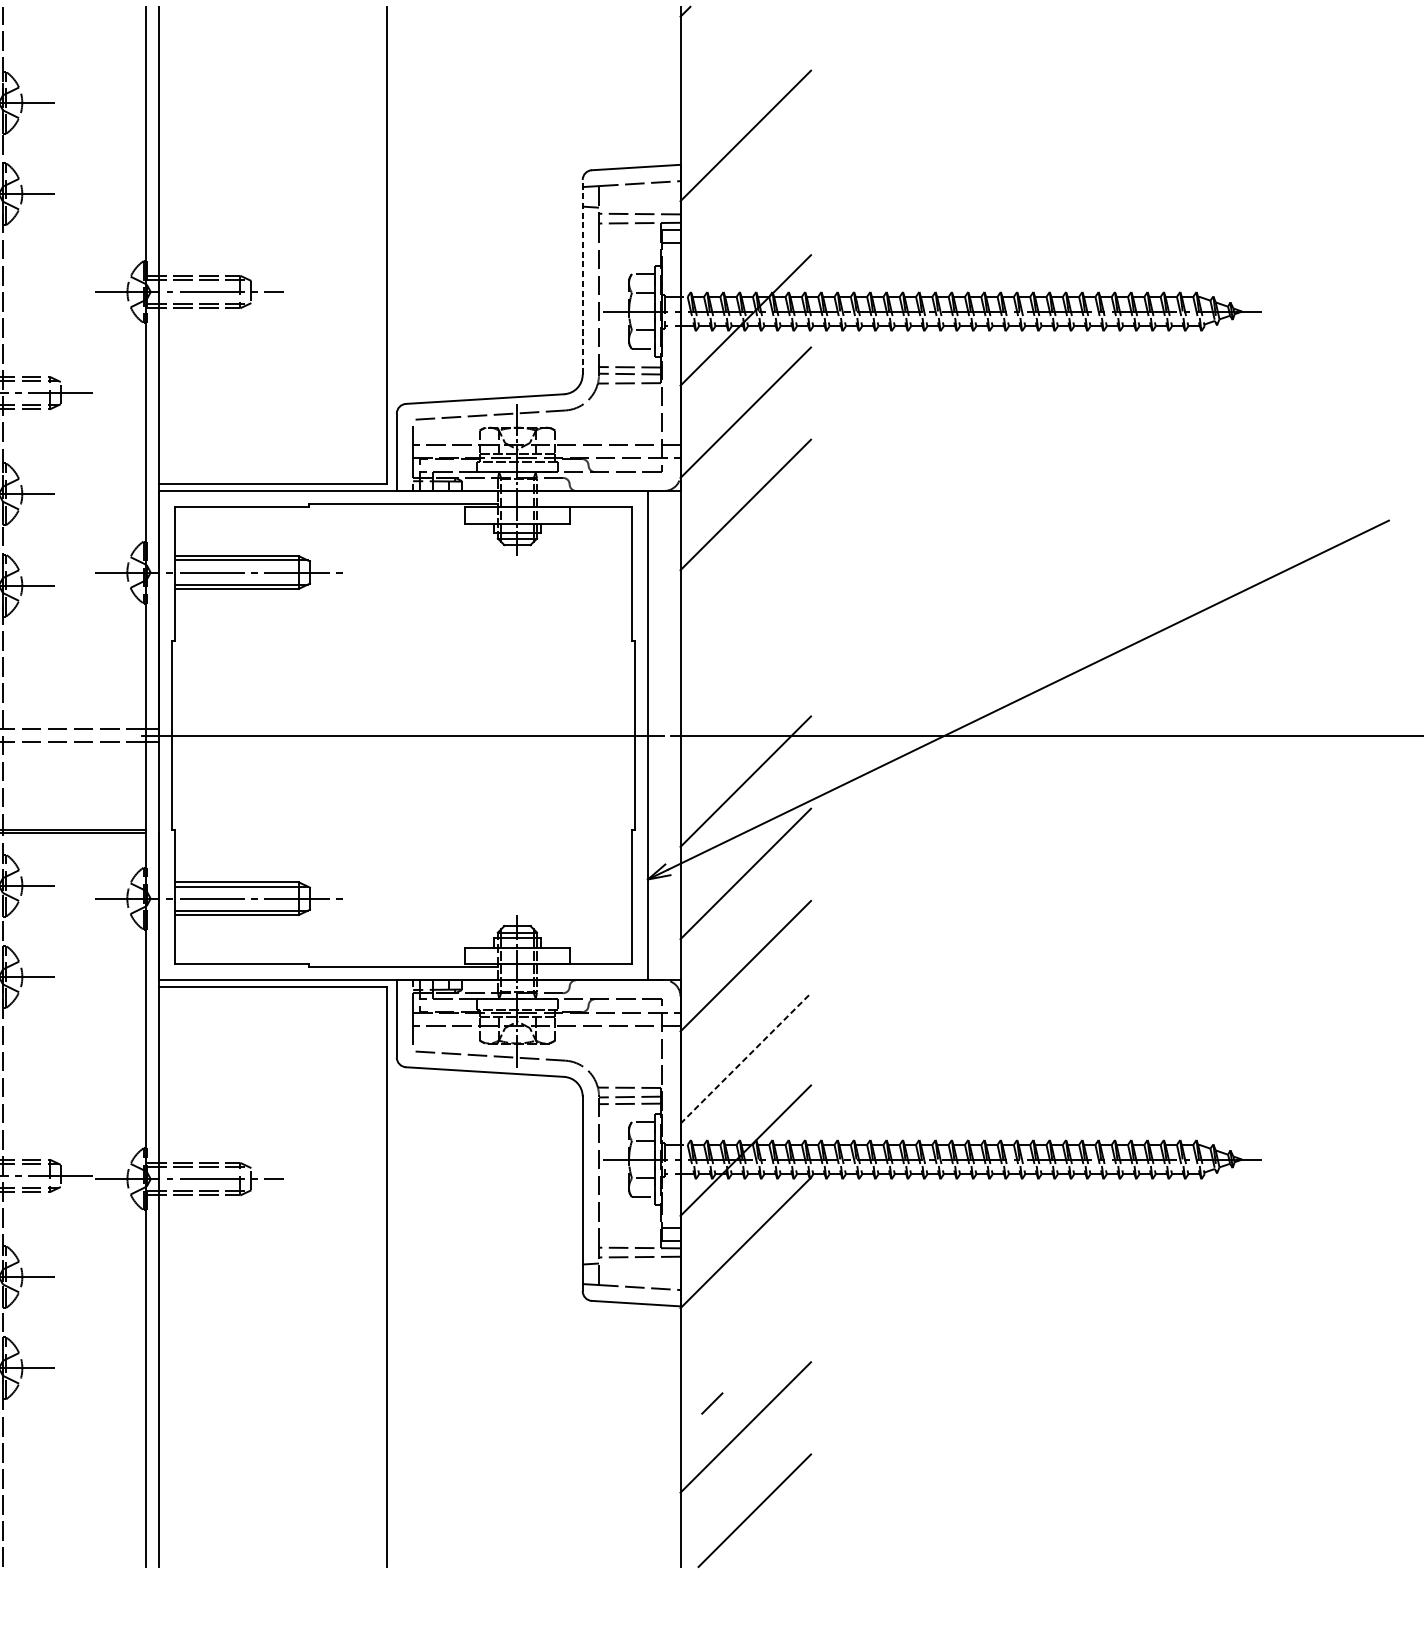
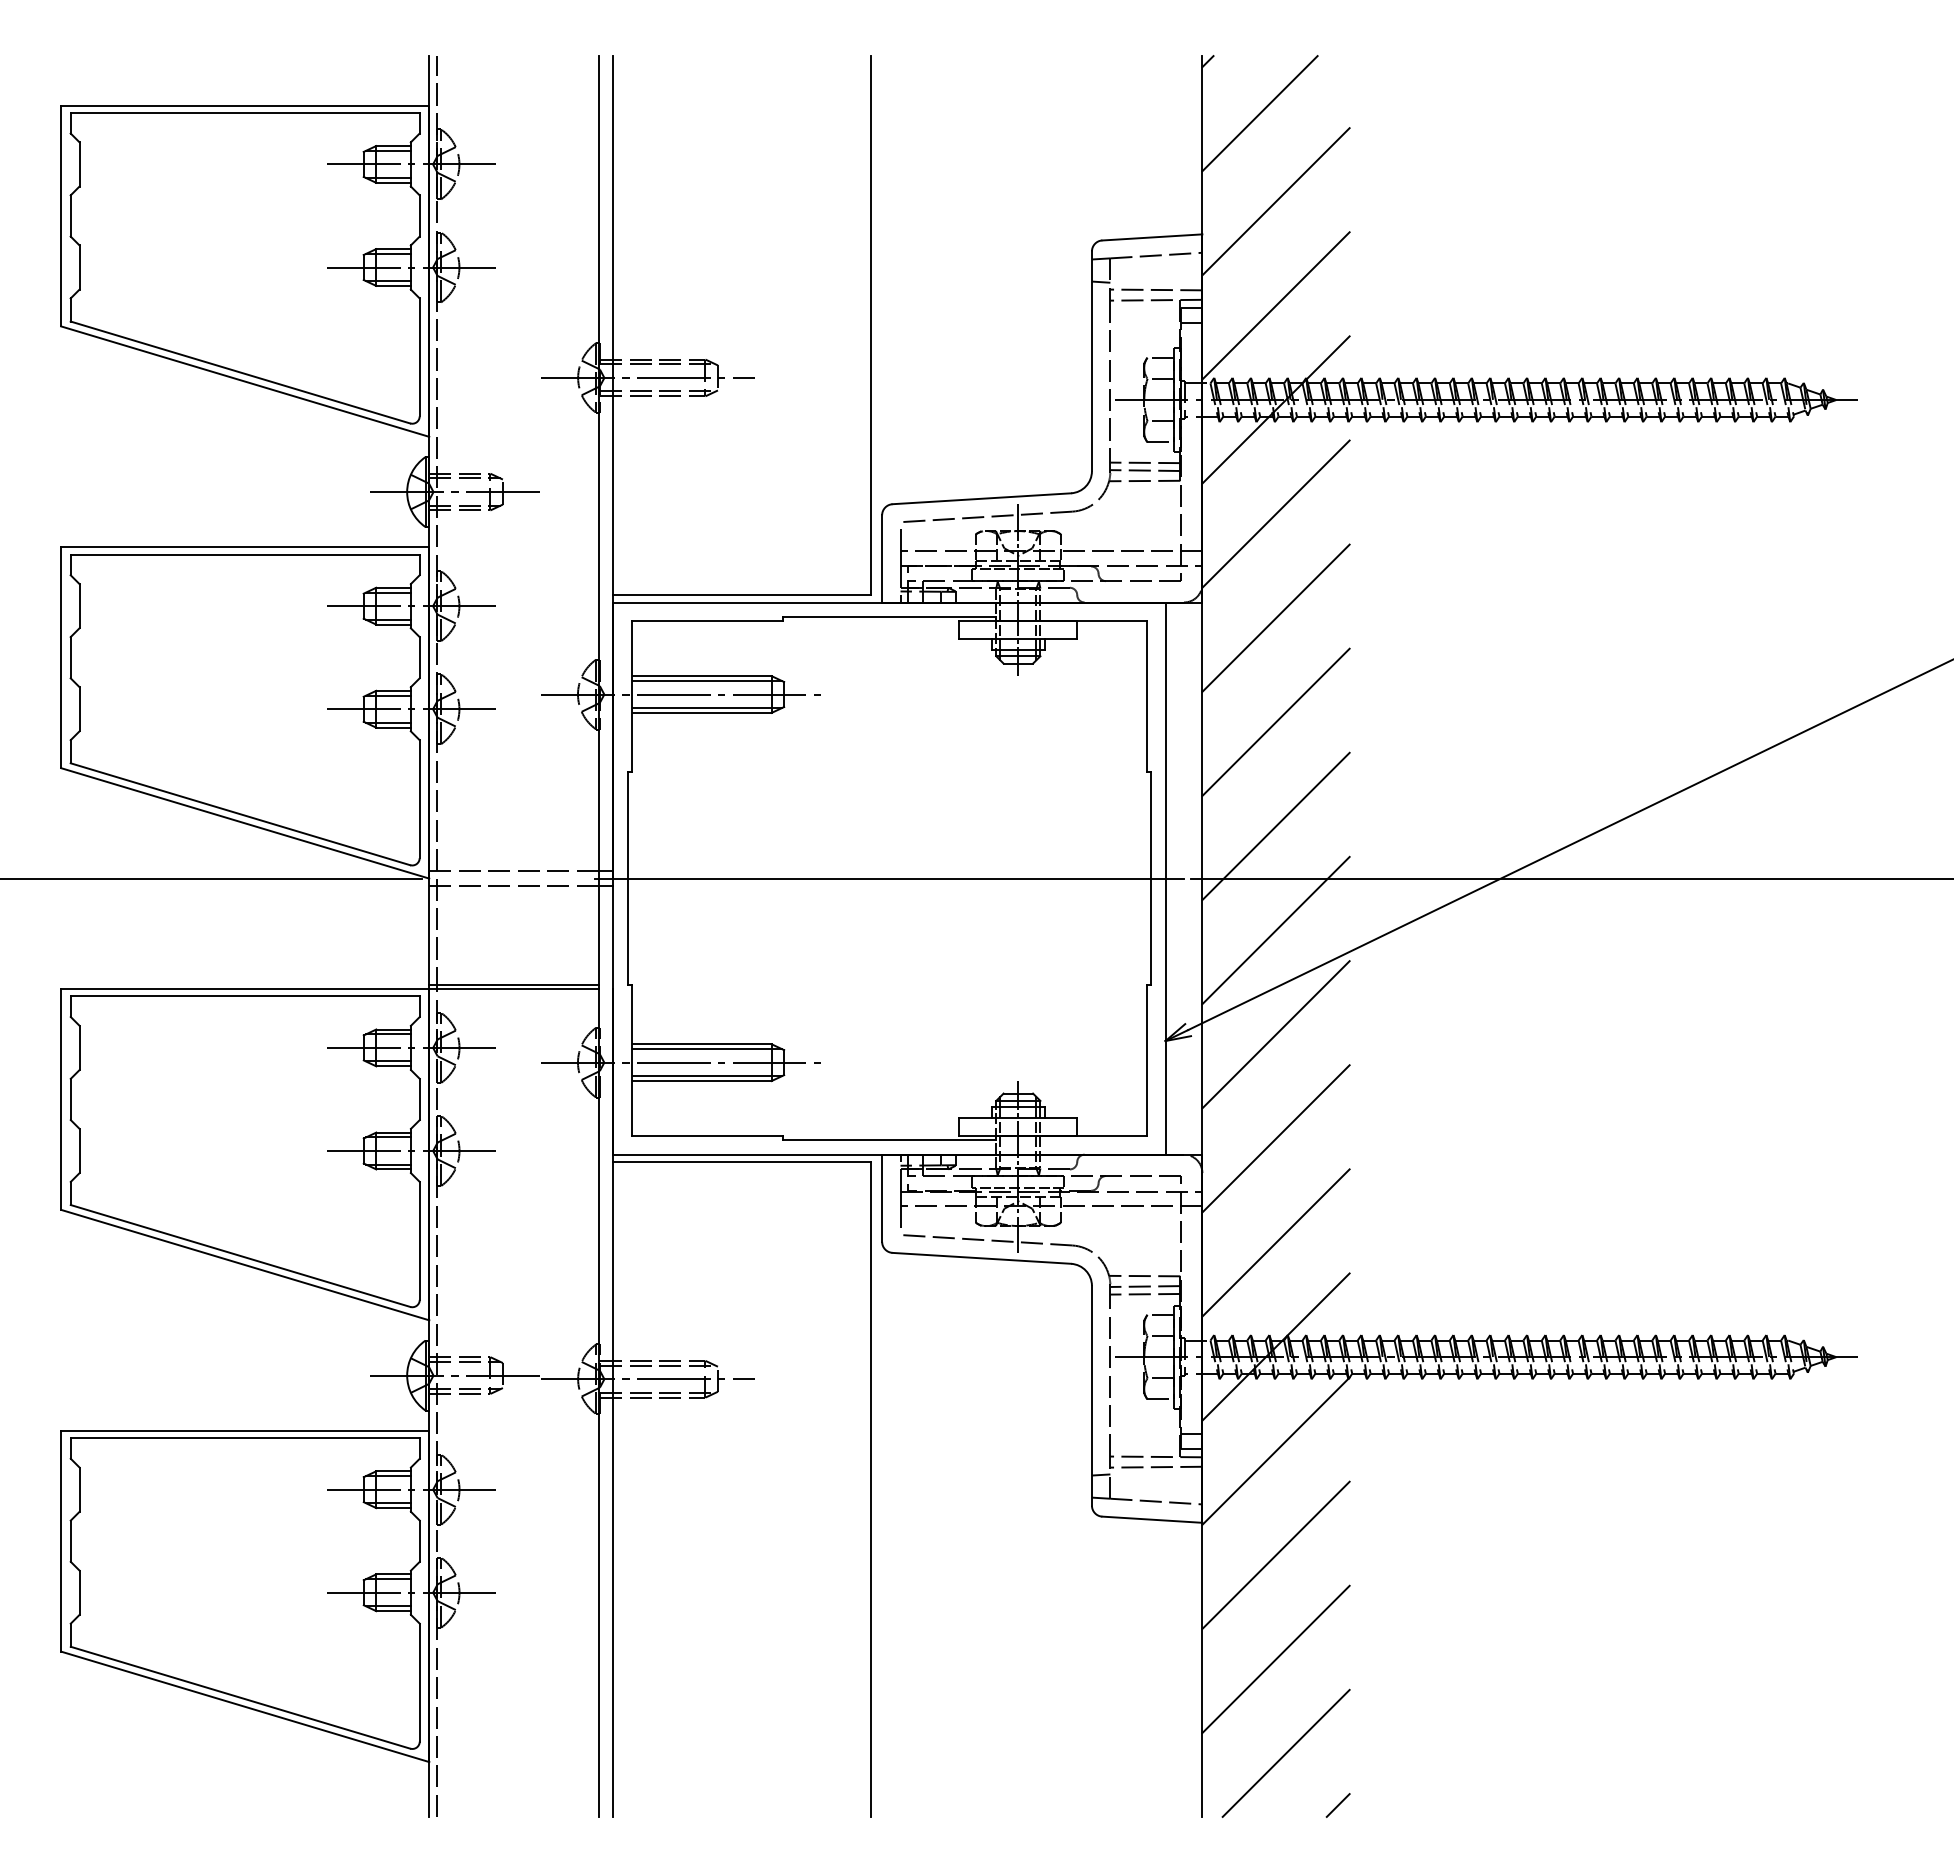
line: (731, 57) -> (1259, 113), added
line: (745, 227) -> (1275, 305), added
line: (582, 277) -> (1091, 361), dashed -> solid
line: (745, 596) -> (1275, 721), added
line: (745, 689) -> (1275, 826), added
line: (746, 1058) -> (1276, 1242), dashed -> solid
line: (745, 1334) -> (1275, 1554), added
line: (711, 1403) -> (1337, 1805), moved

